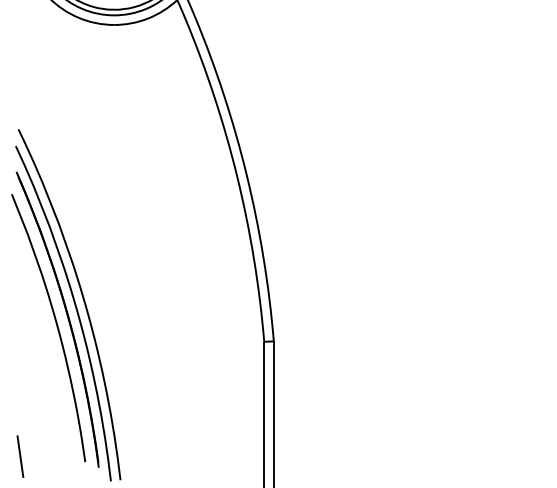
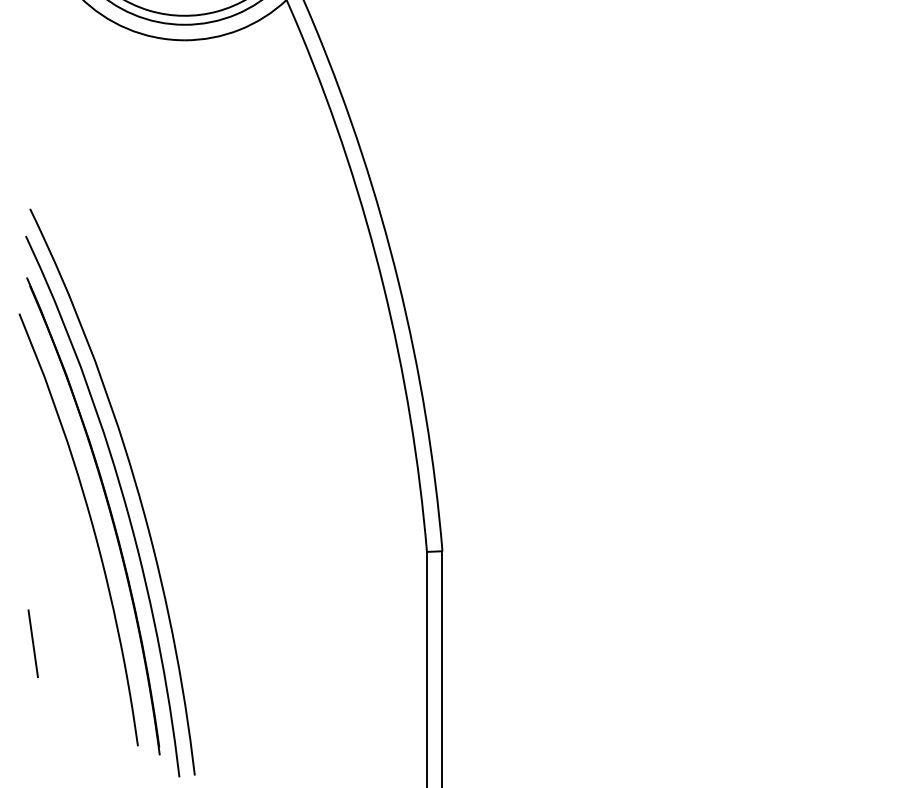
line: (20, 456) -> (33, 643), moved

